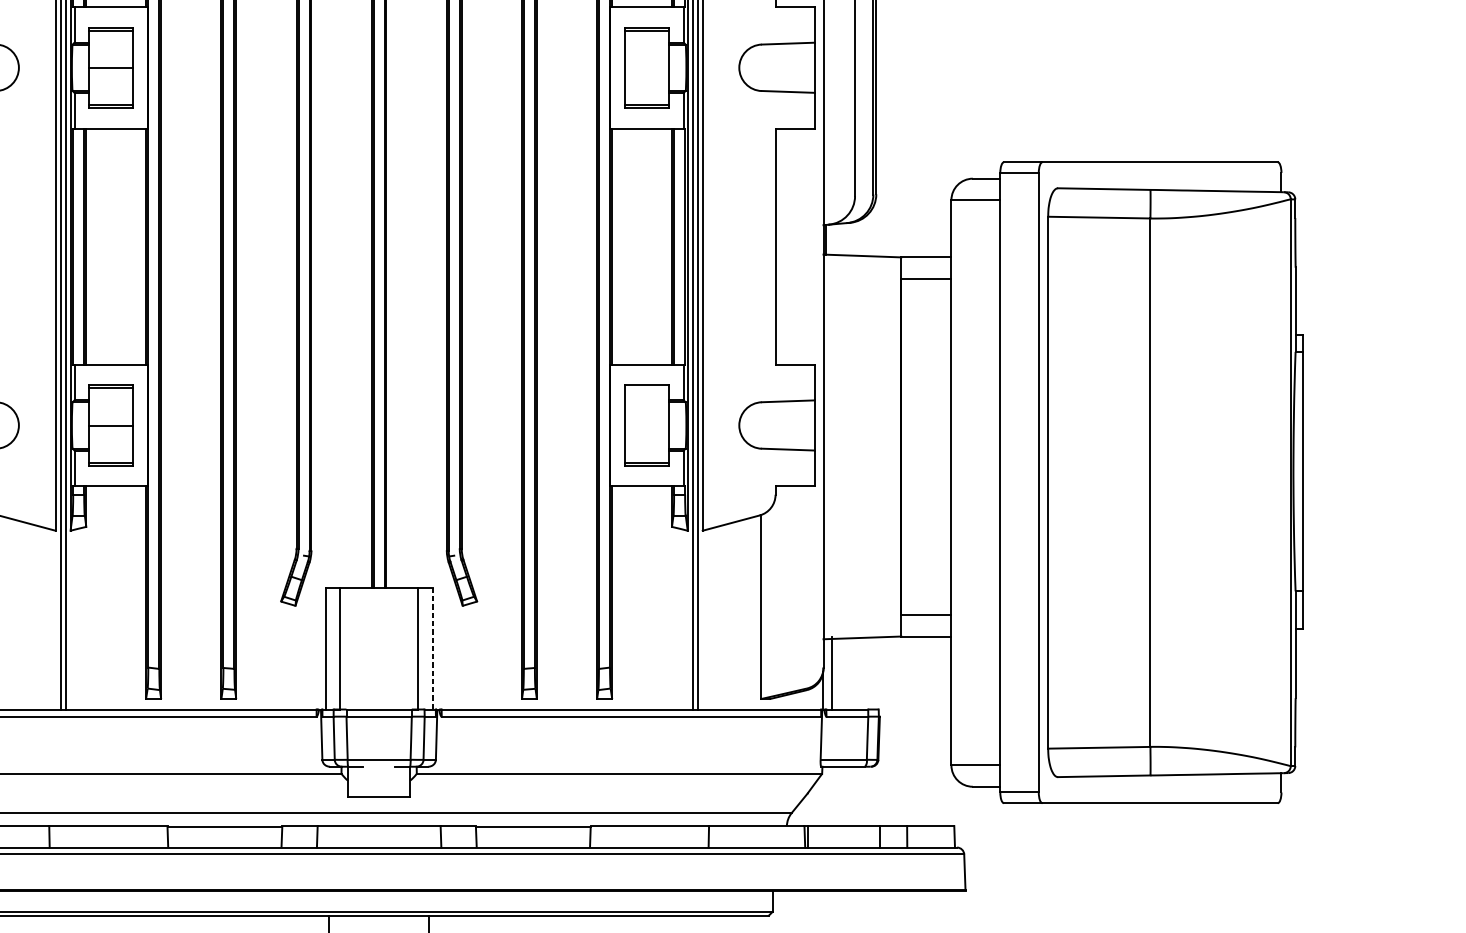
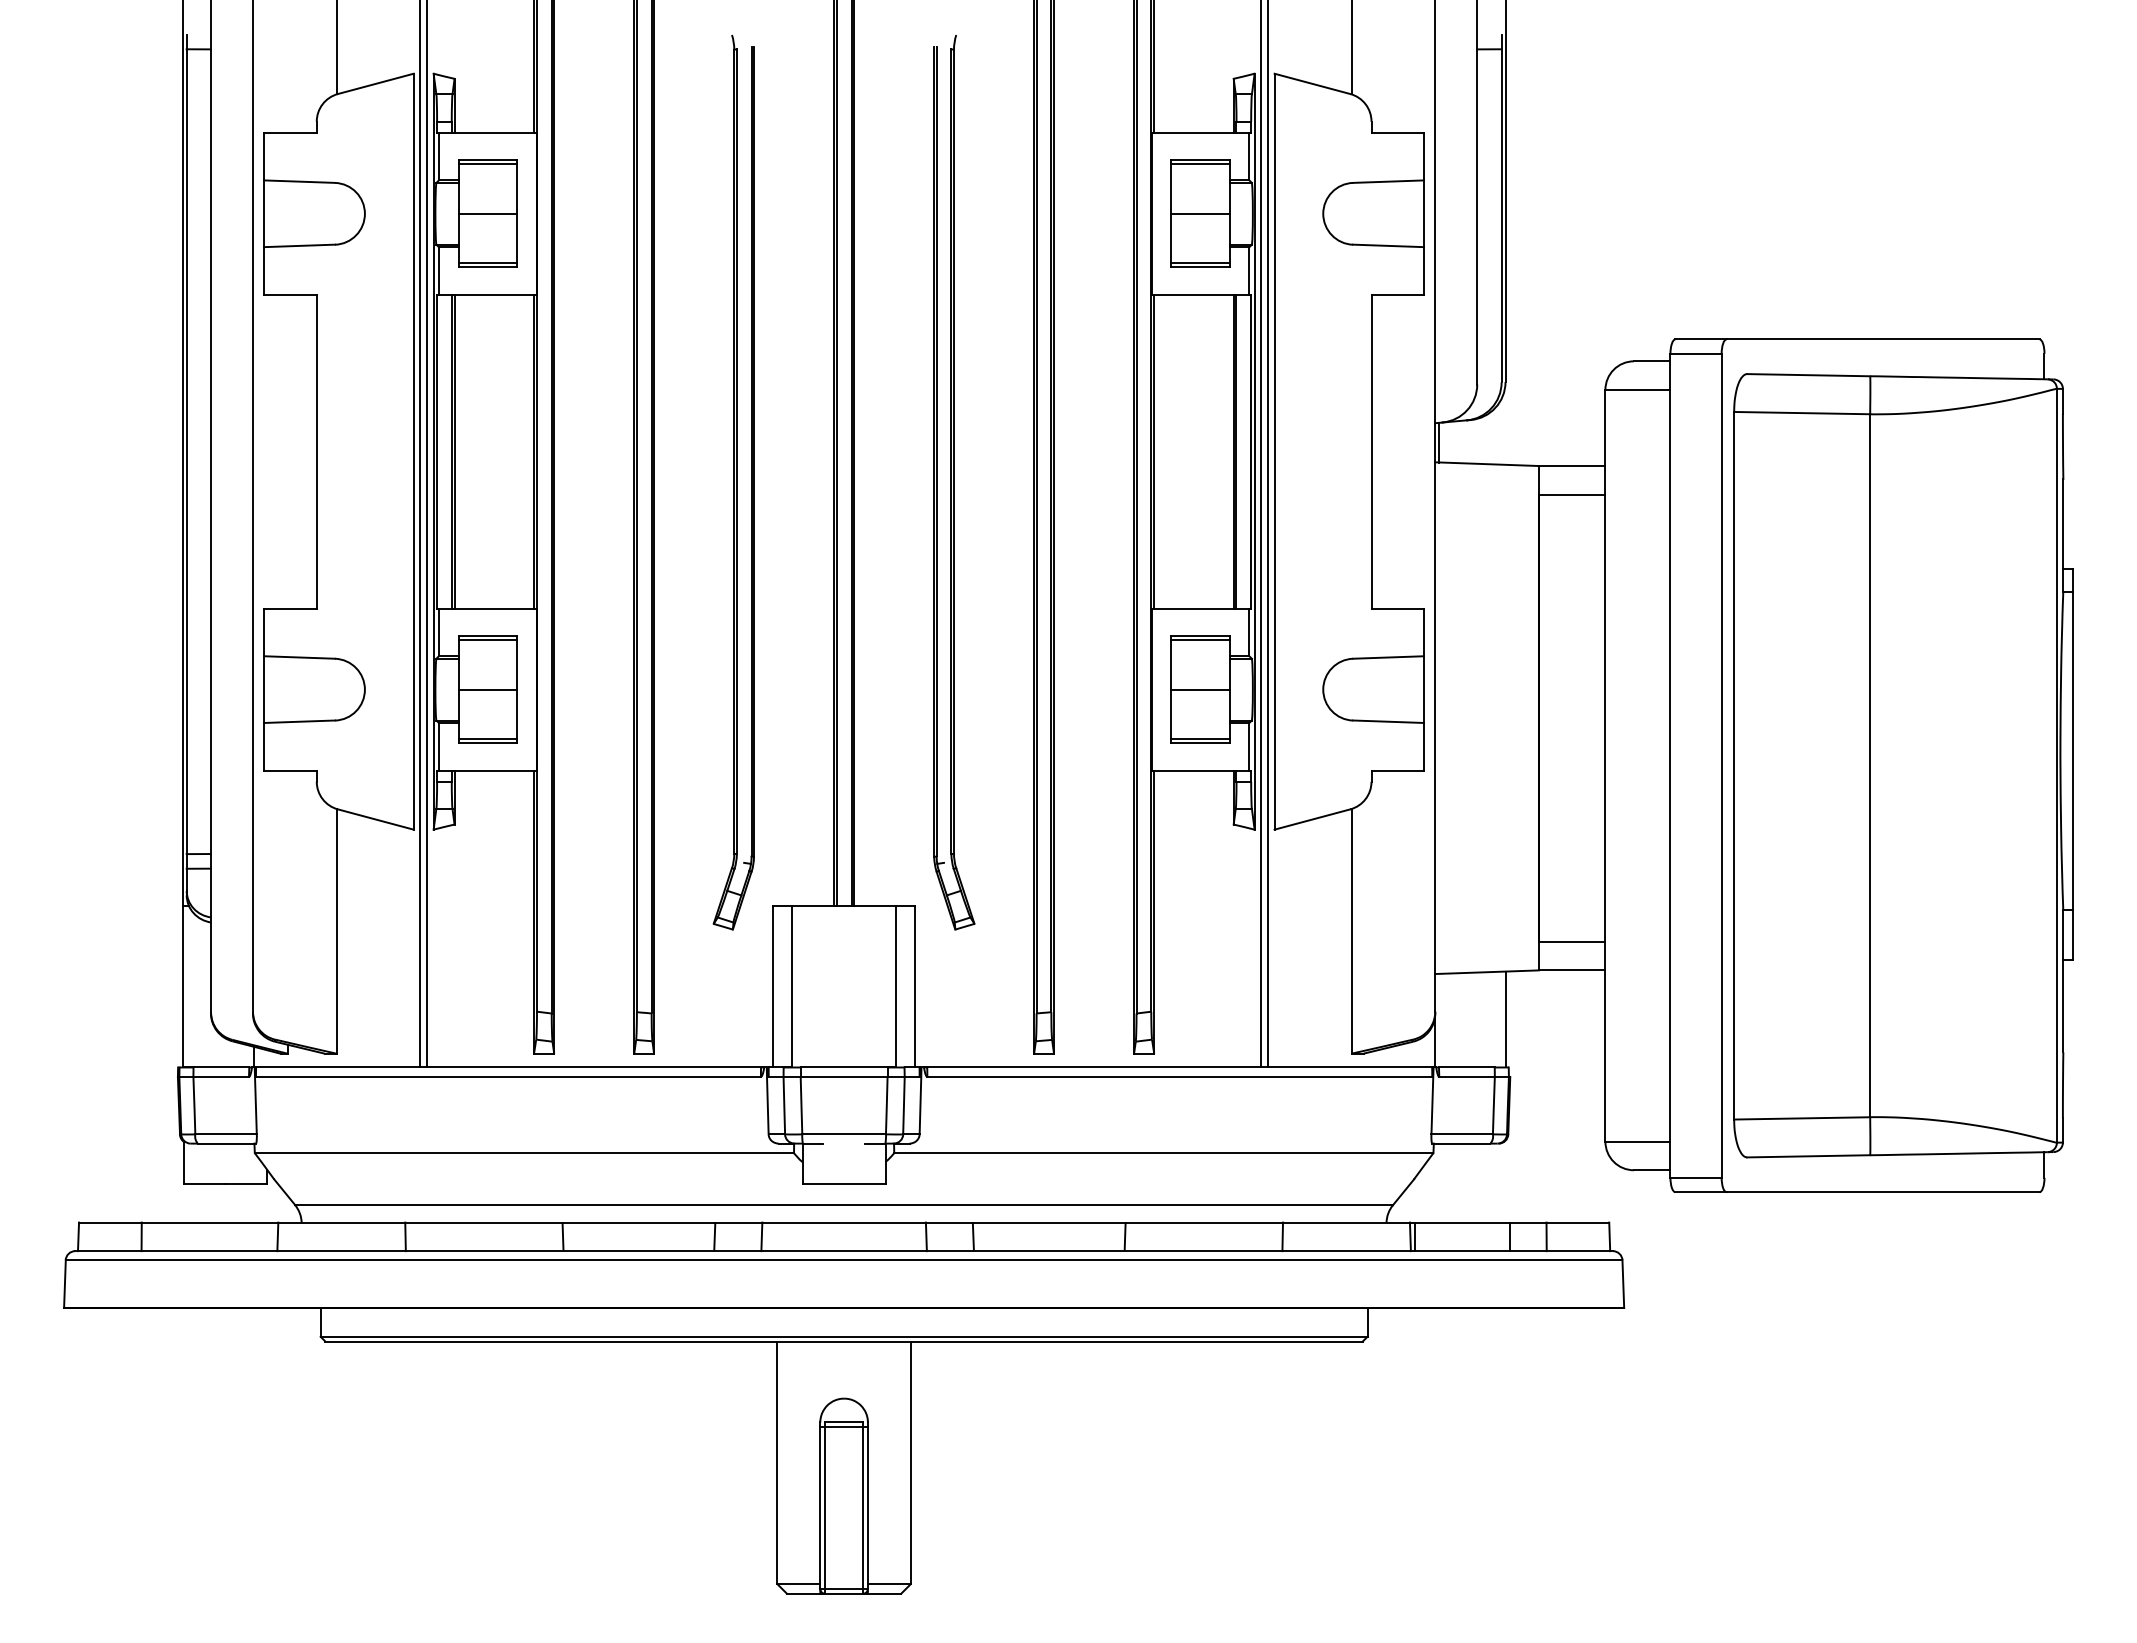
line: (647, 67) -> (1200, 213), added
line: (647, 388) -> (1200, 640), added
line: (647, 425) -> (1200, 689), added
line: (432, 648) -> (915, 986), dashed -> solid
line: (831, 673) -> (1505, 1019), moved

